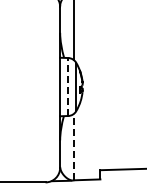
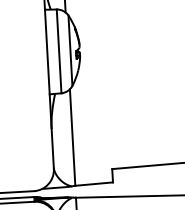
line: (68, 87) -> (59, 52), dashed -> solid
line: (74, 146) -> (72, 136), dashed -> solid

